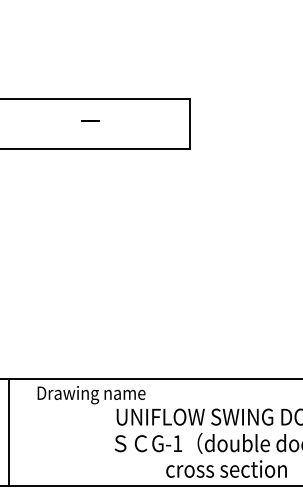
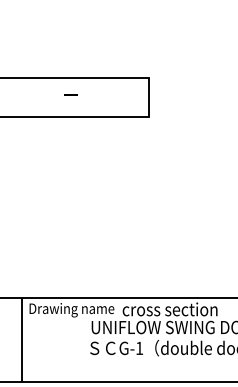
line: (9, 431) -> (22, 338), moved
text: (226, 468) -> (170, 308), moved

